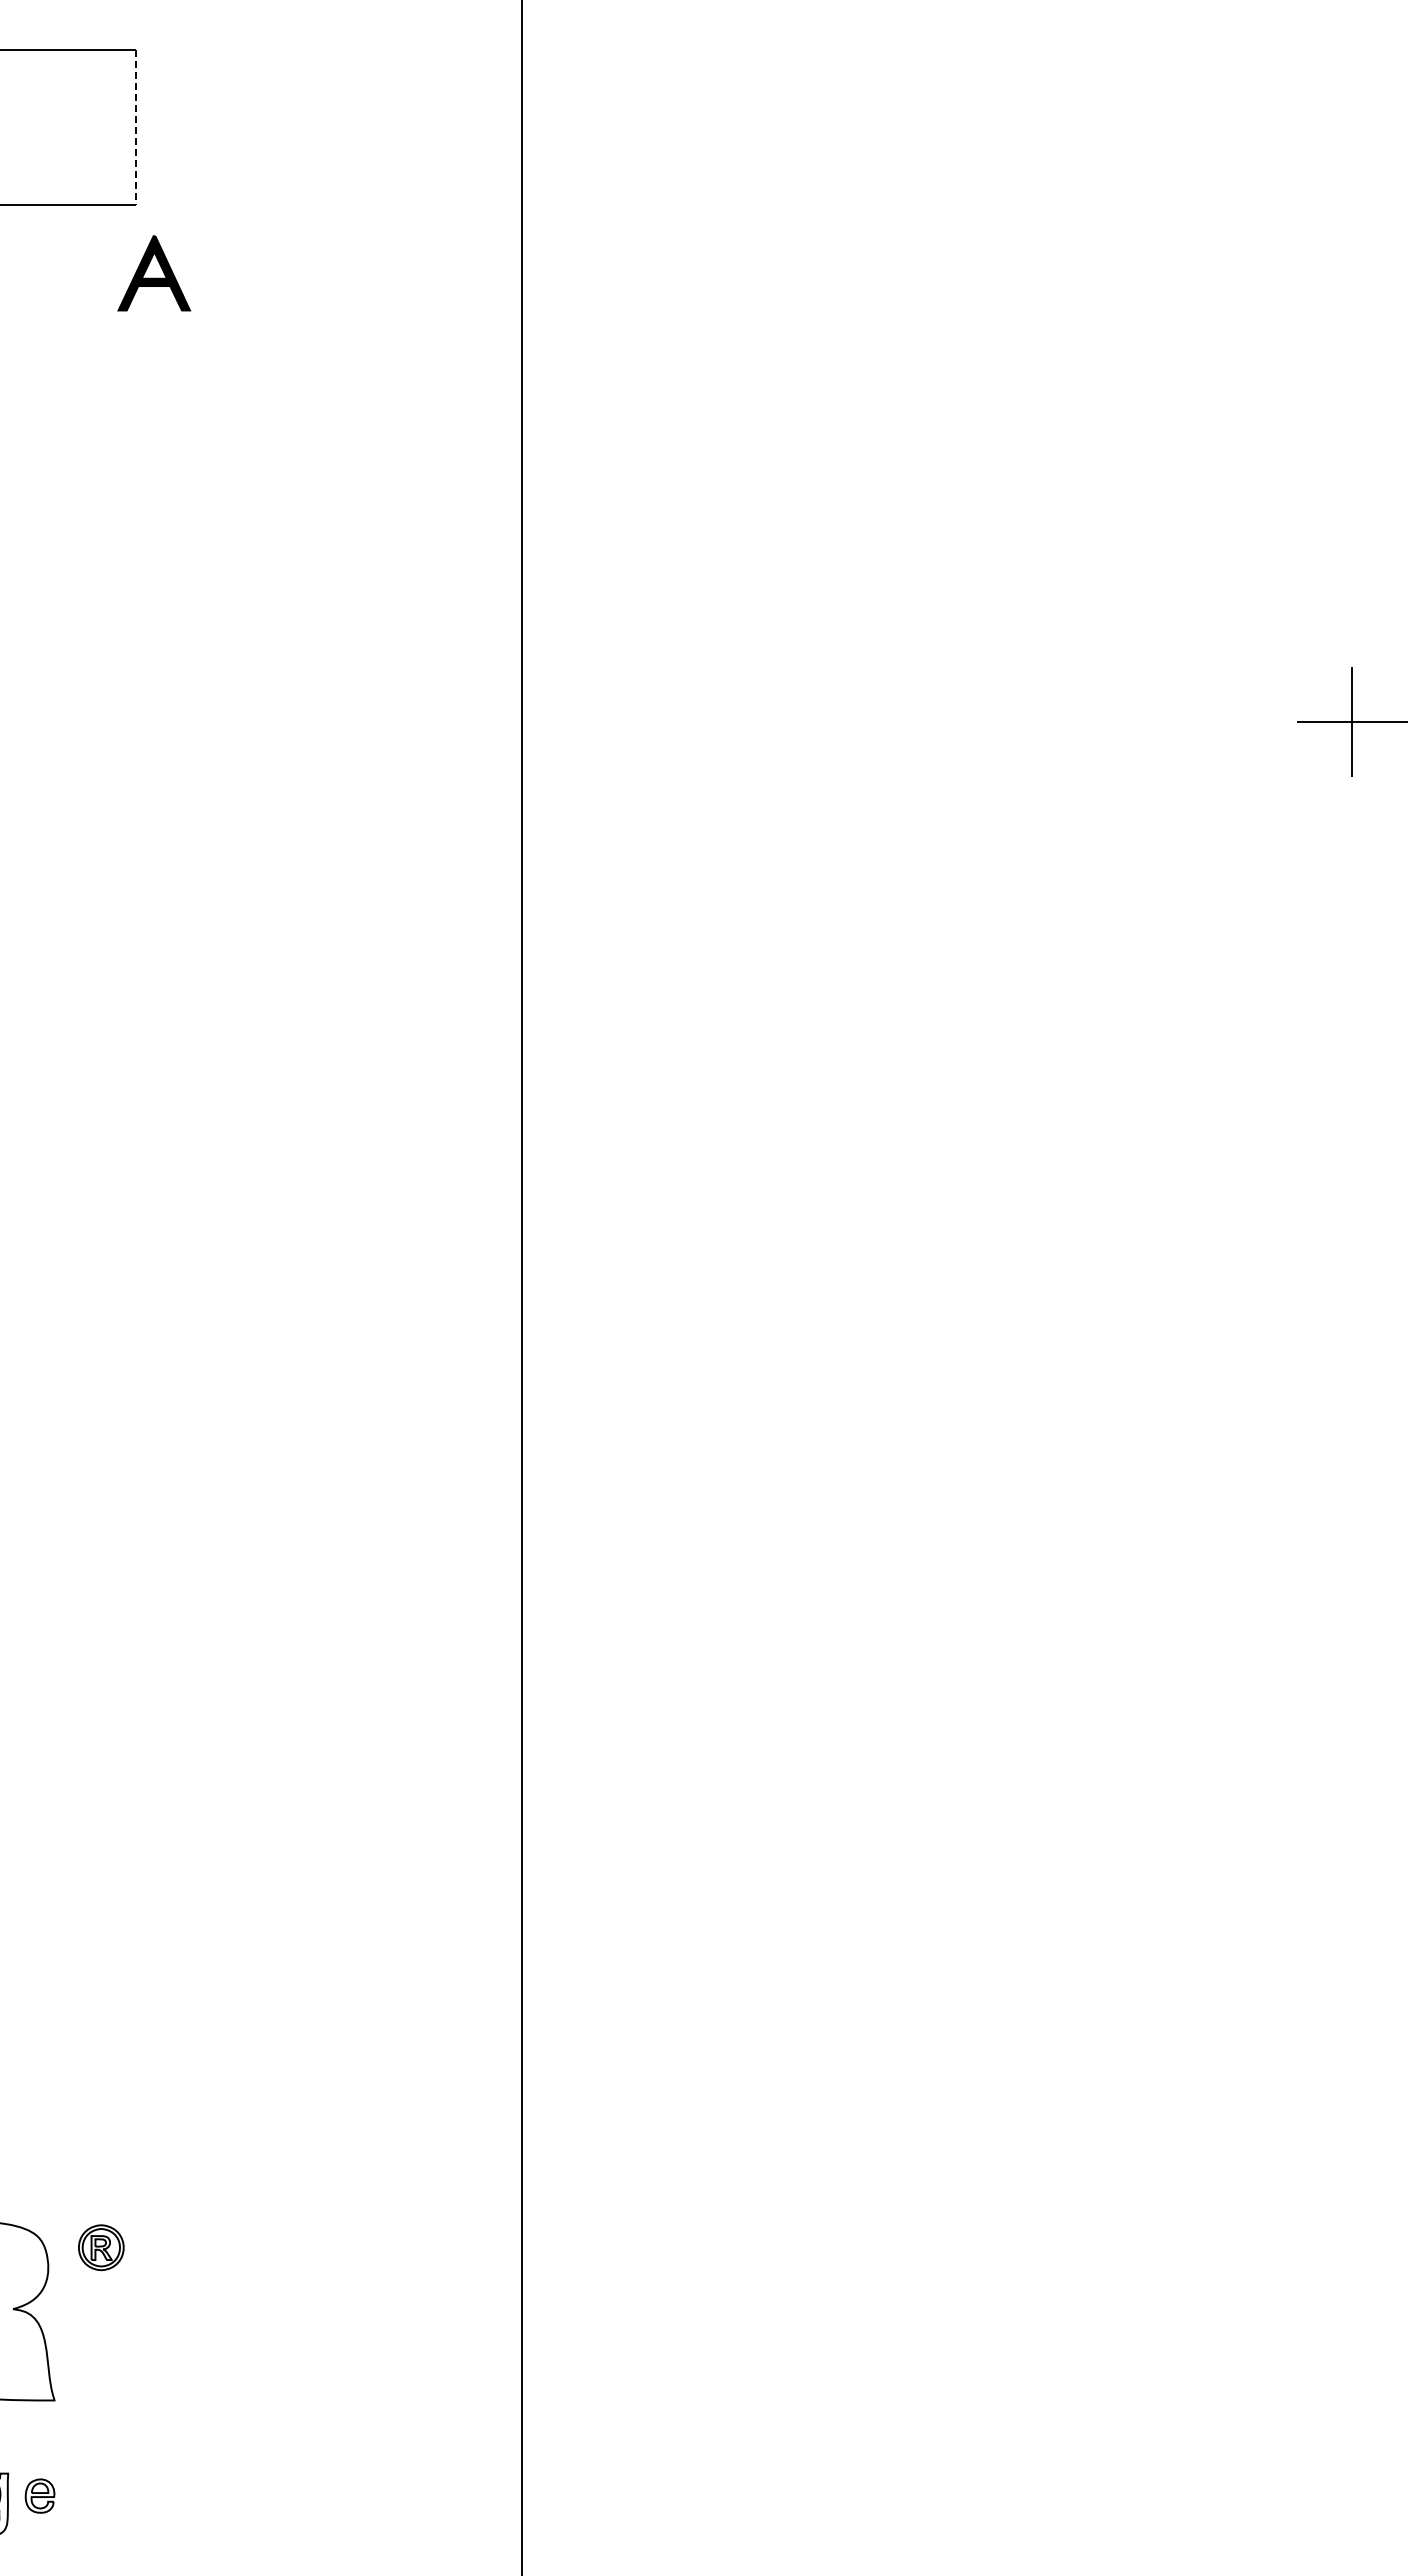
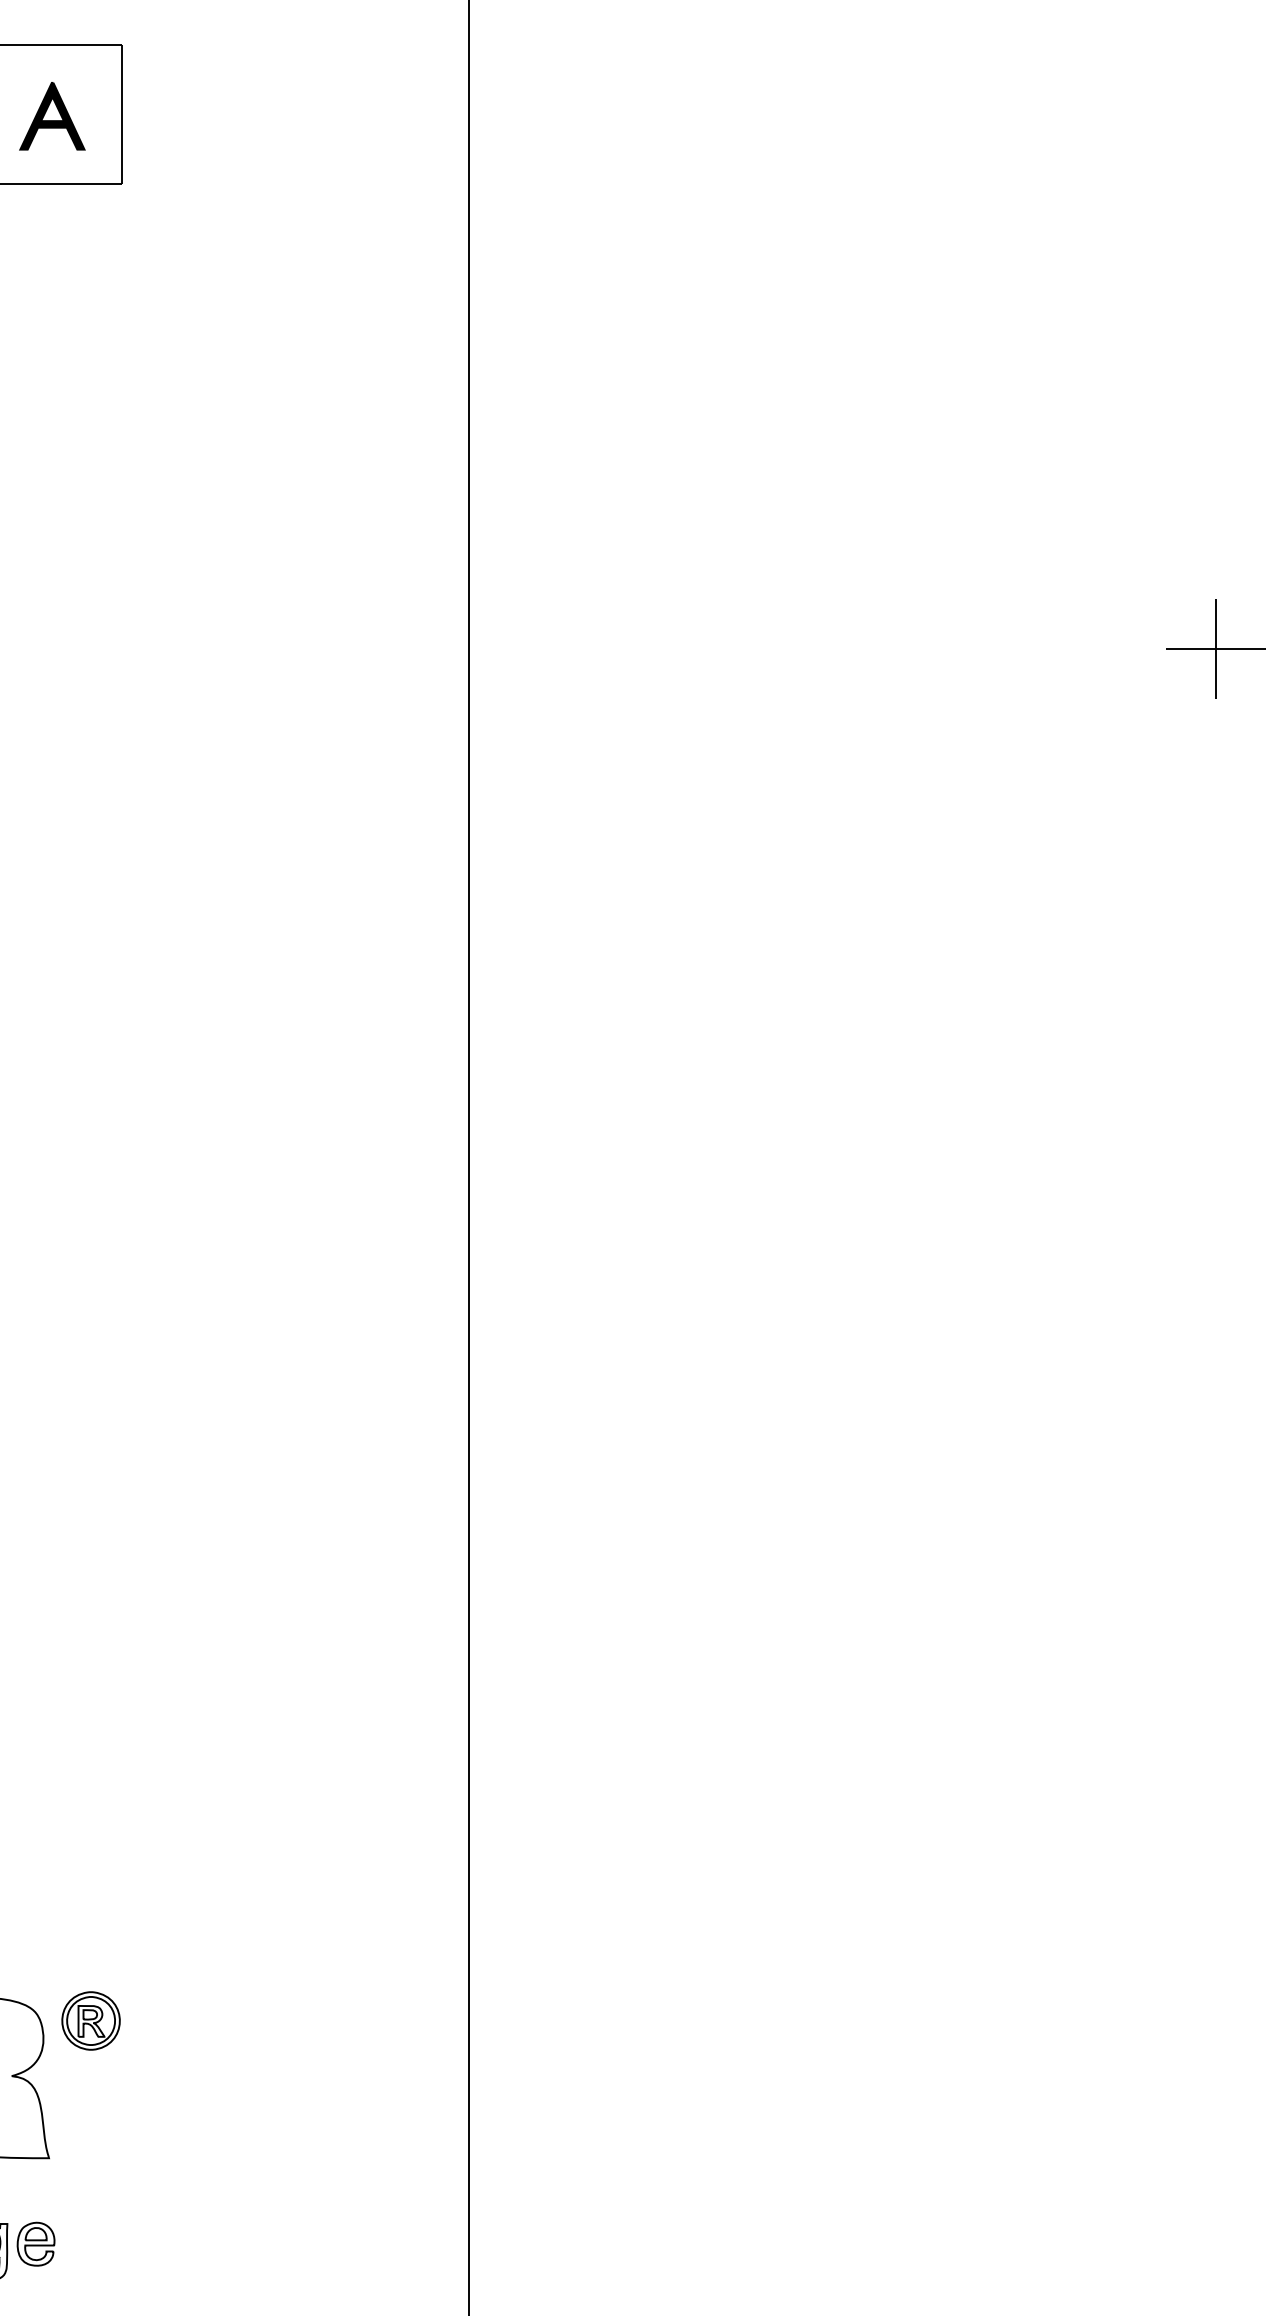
line: (135, 127) -> (121, 114), dashed -> solid
part: (154, 273) -> (52, 116), moved
part: (101, 2247) -> (91, 2020), size x1.43
part: (39, 2495) -> (35, 2243), size x1.43

